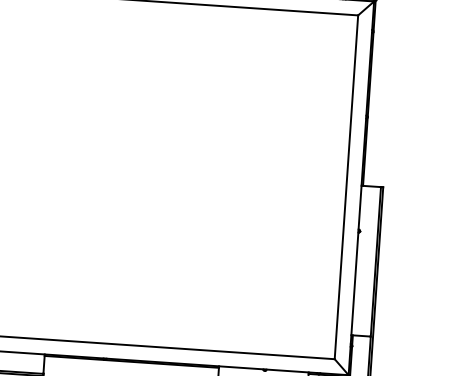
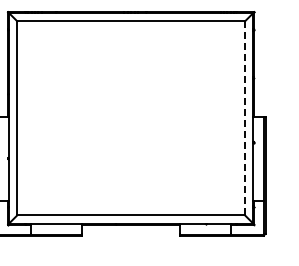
line: (345, 187) -> (244, 118), solid -> dashed

